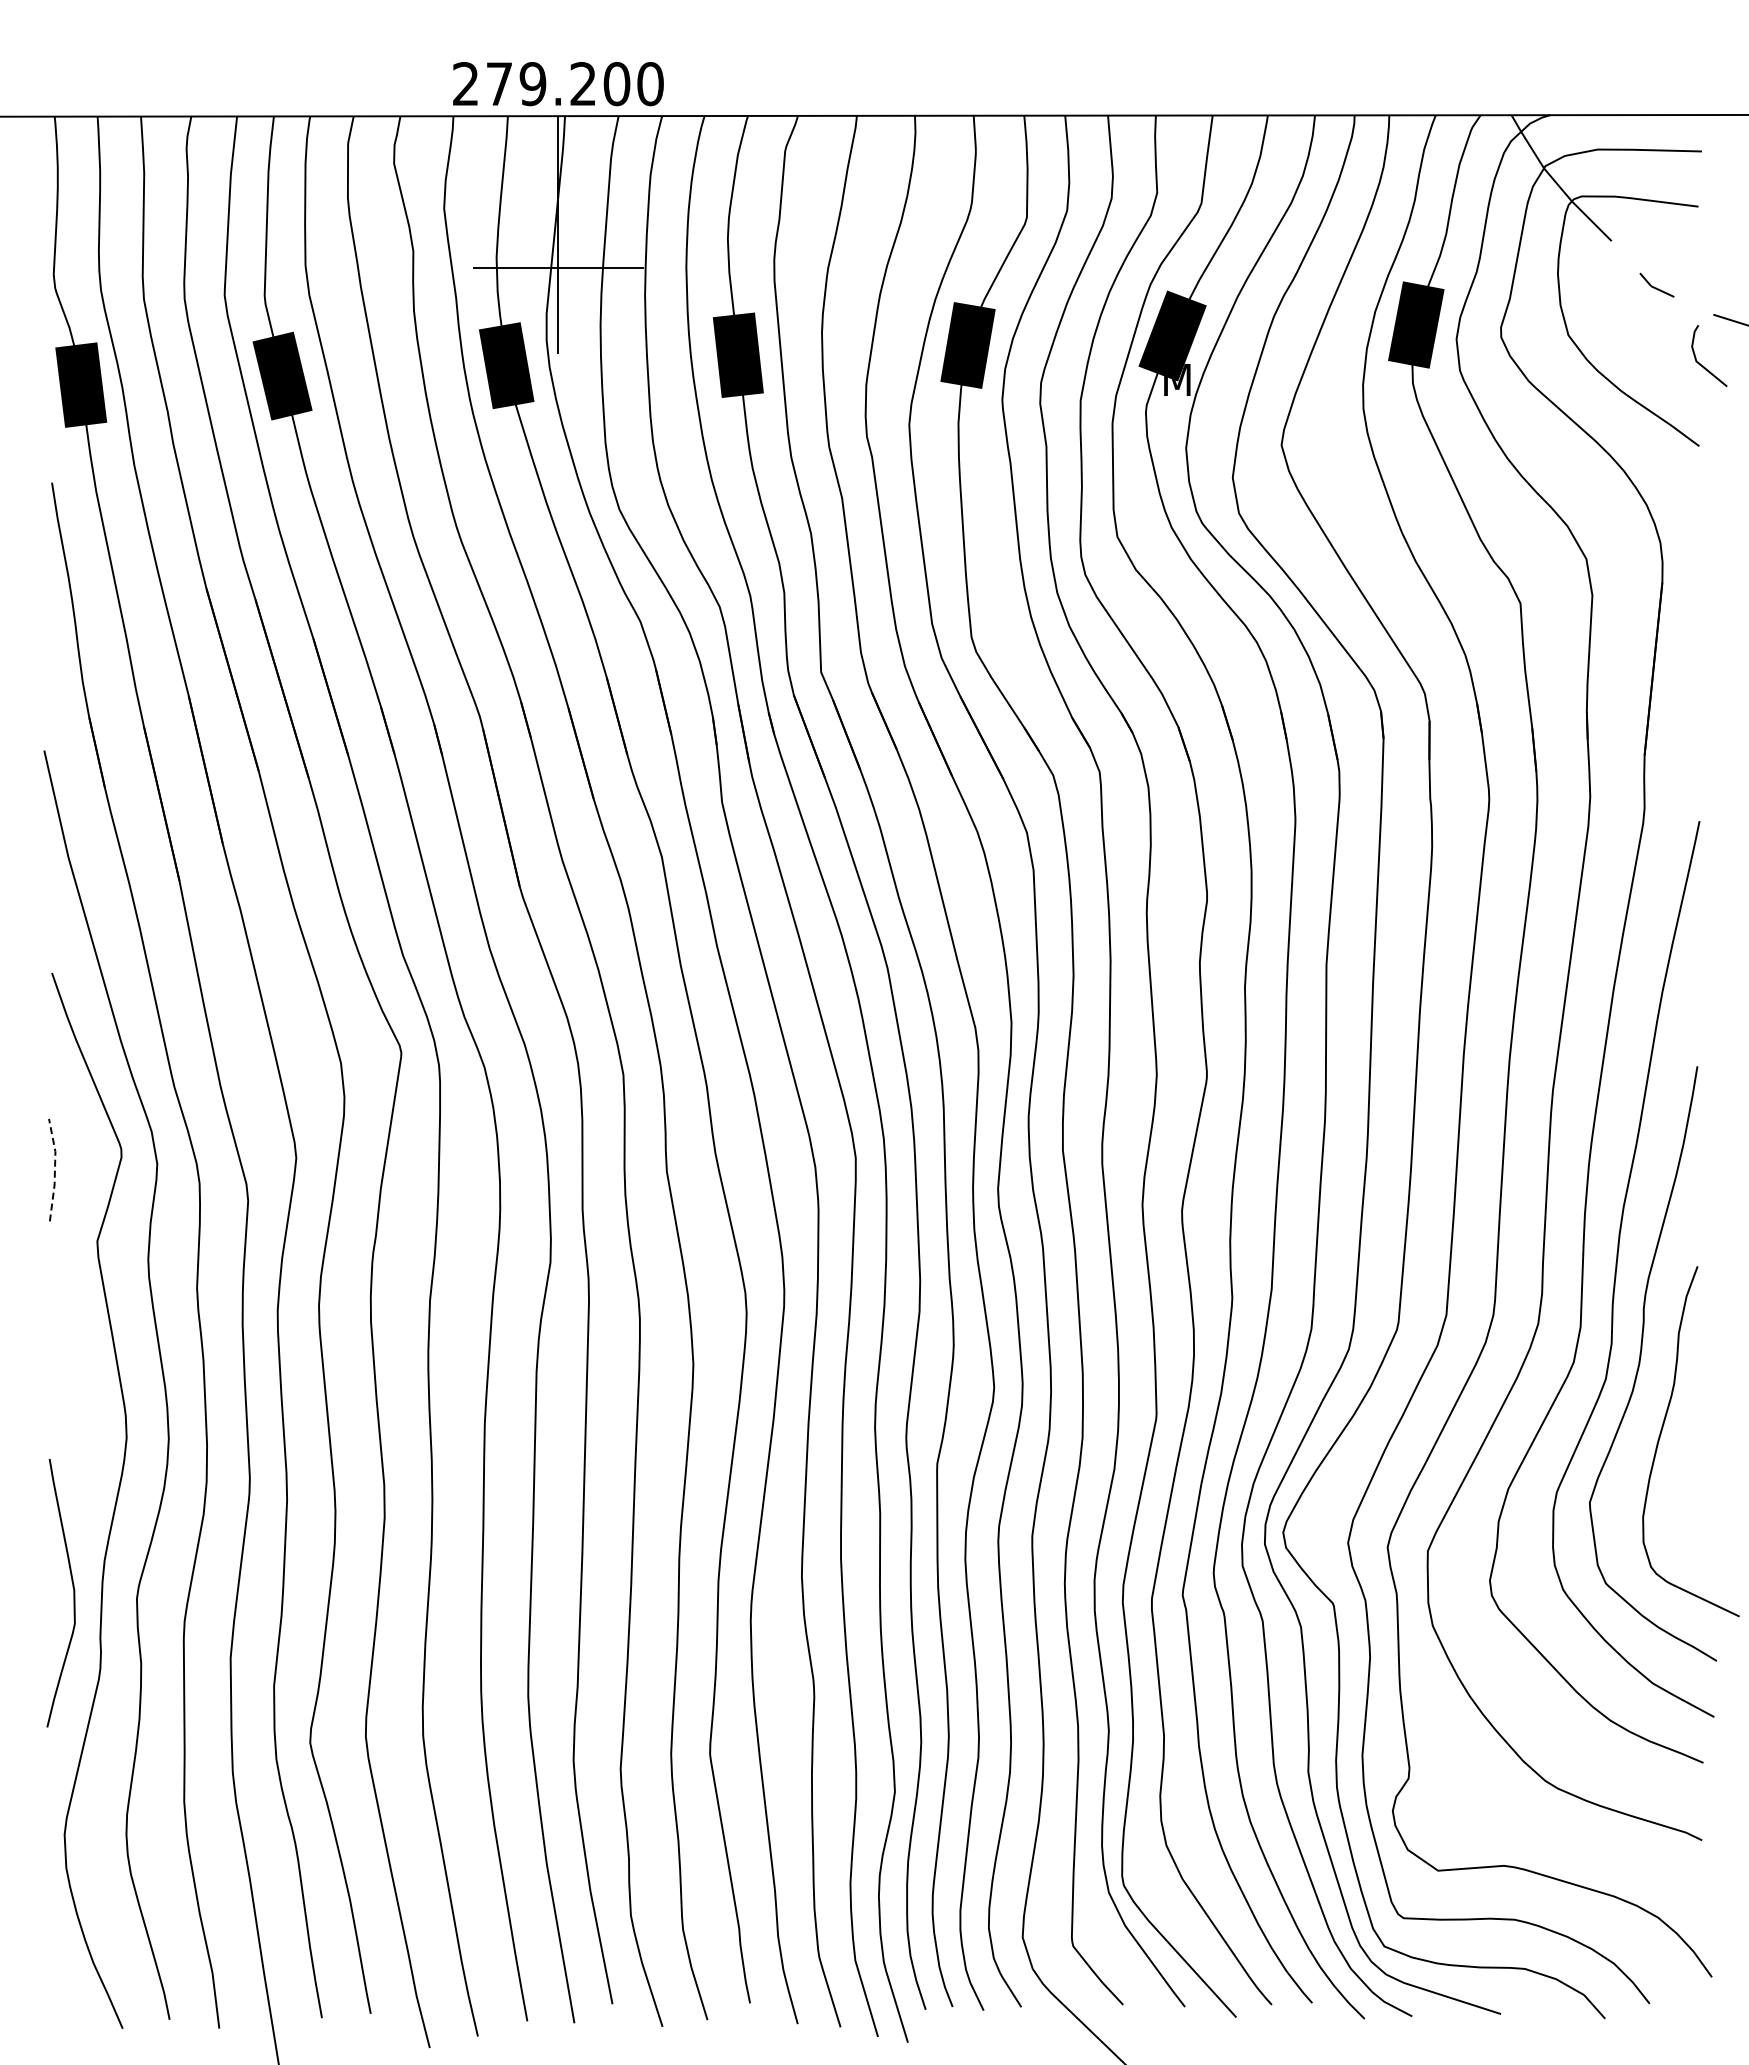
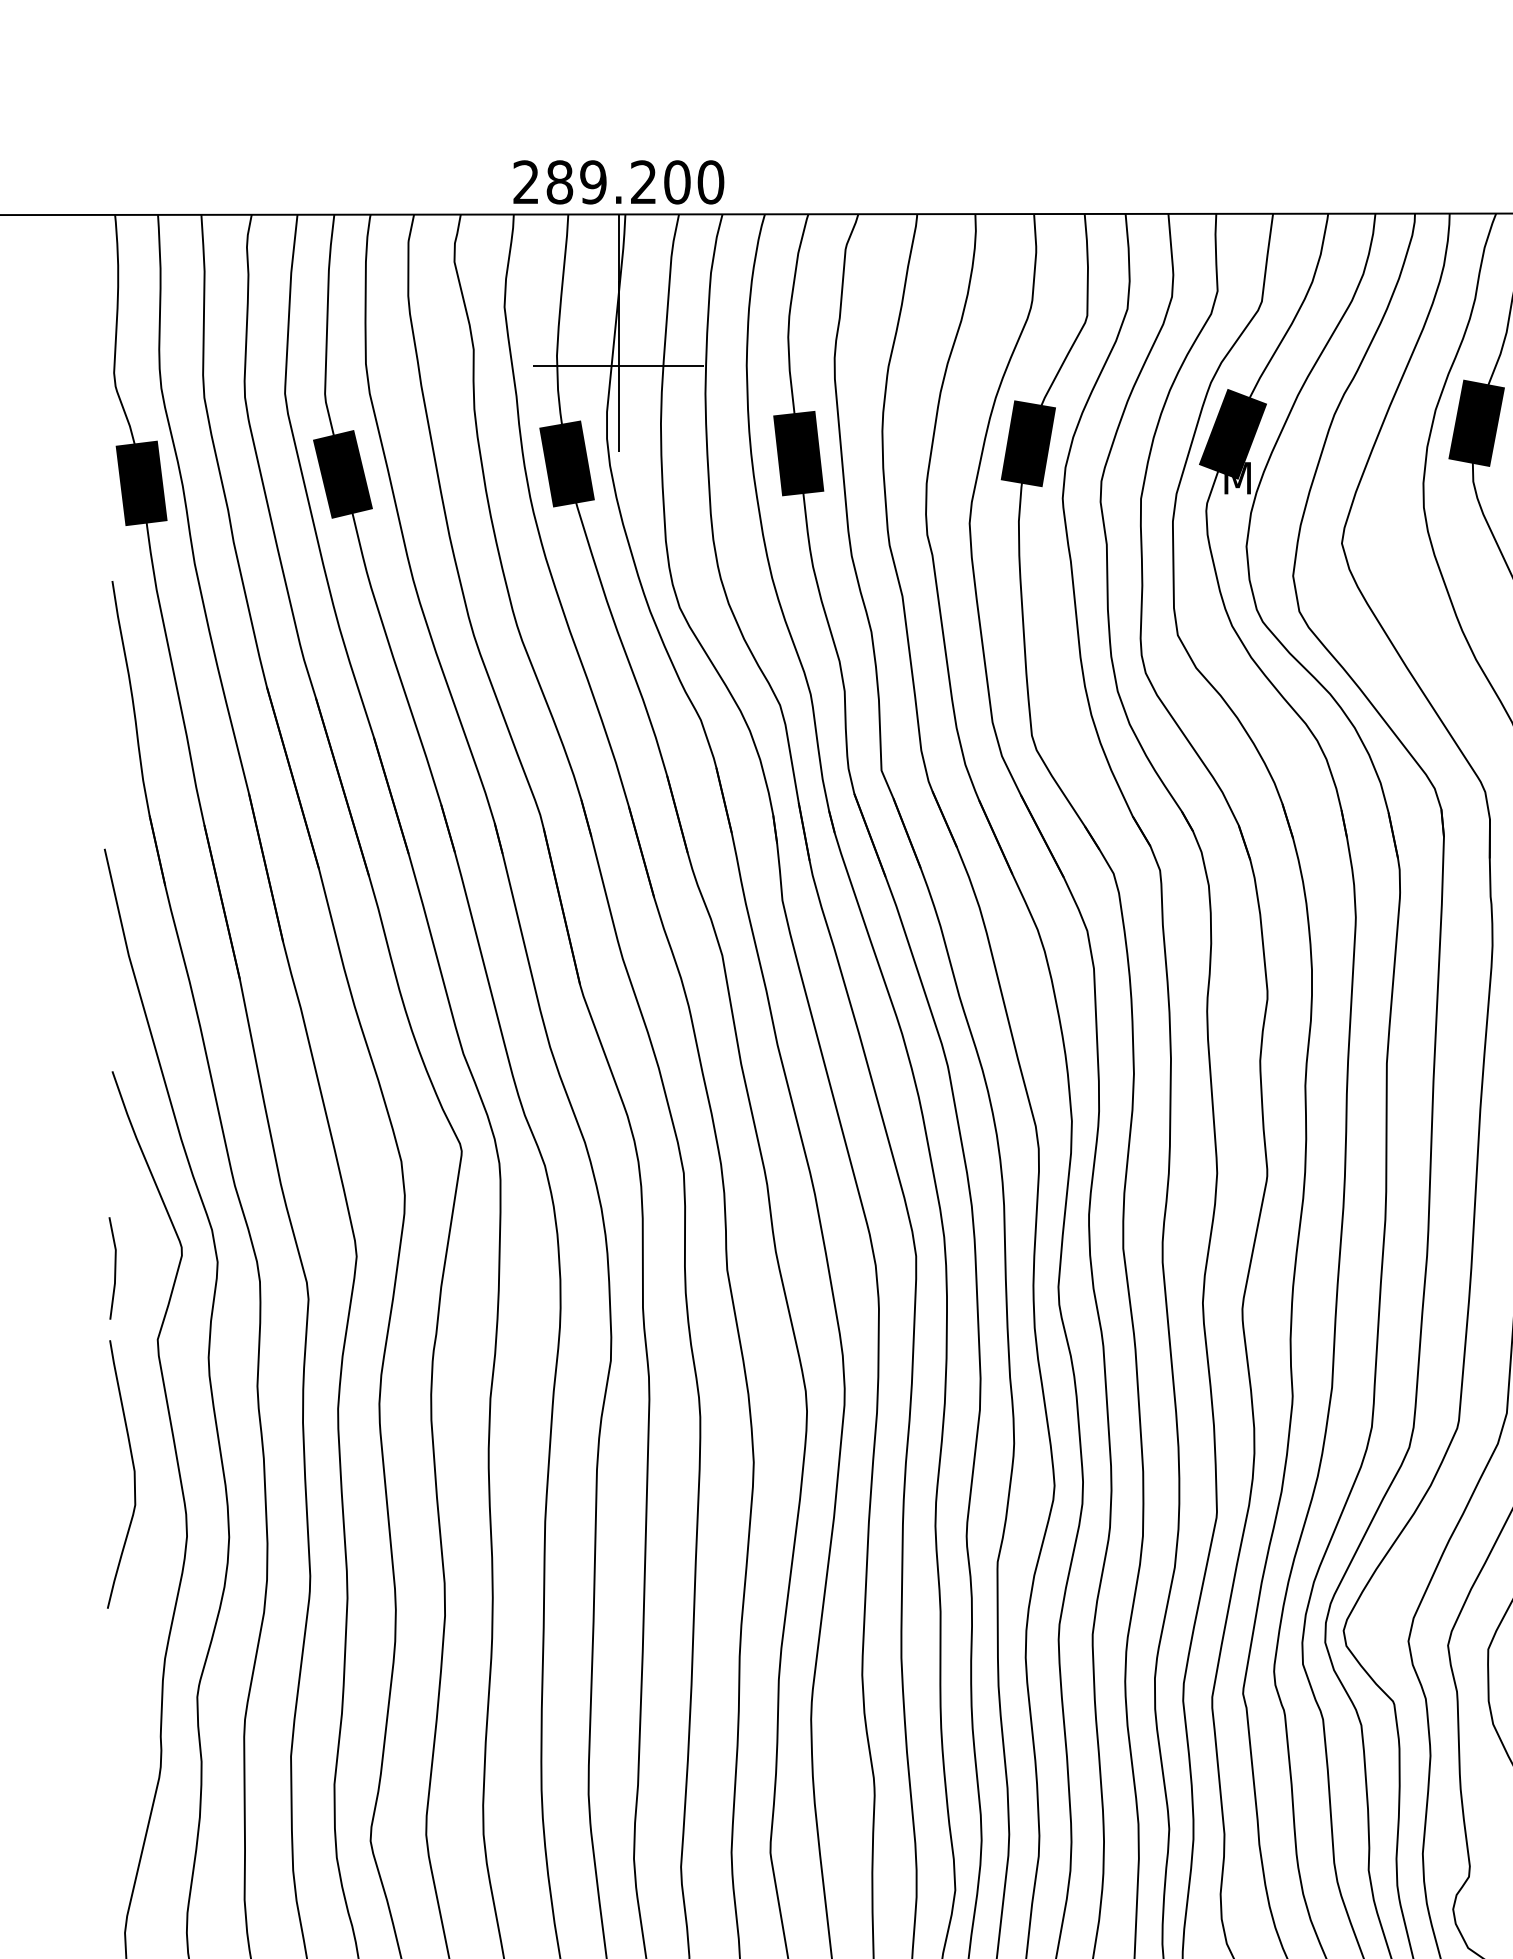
text: (499, 84) -> (559, 182), 279.200 -> 289.200
line: (54, 1169) -> (114, 1267), dashed -> solid
curve: (73, 1593) -> (133, 1474), moved

